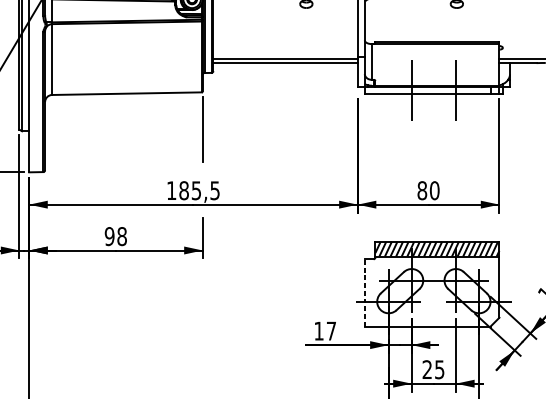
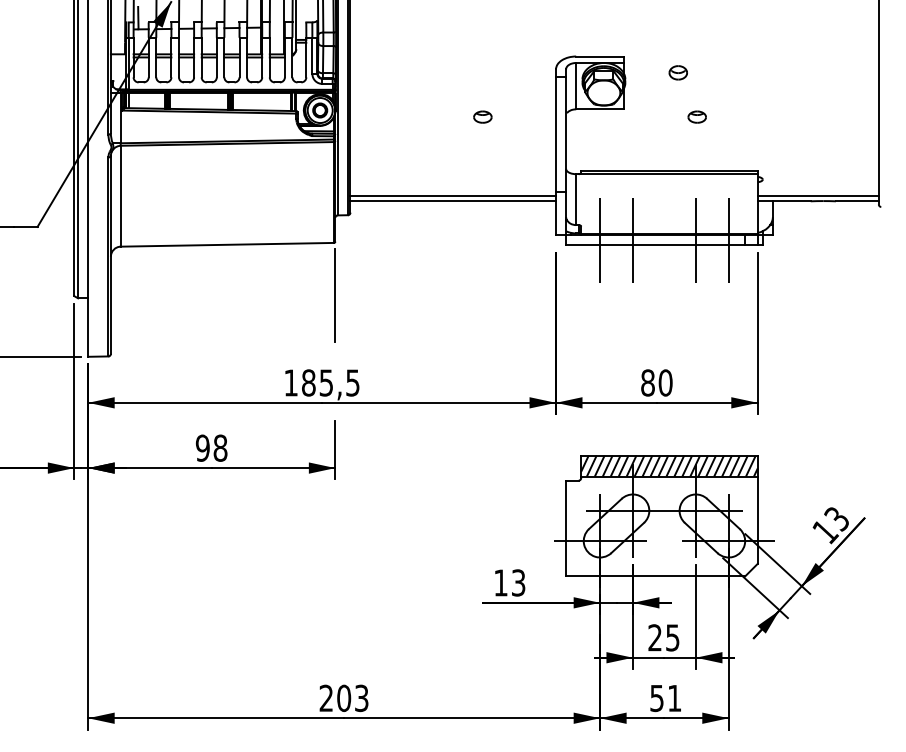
line: (388, 90) -> (600, 240), added
line: (478, 90) -> (728, 240), added
line: (365, 292) -> (566, 528), dashed -> solid
text: (331, 330) -> (518, 582), 17 -> 13

